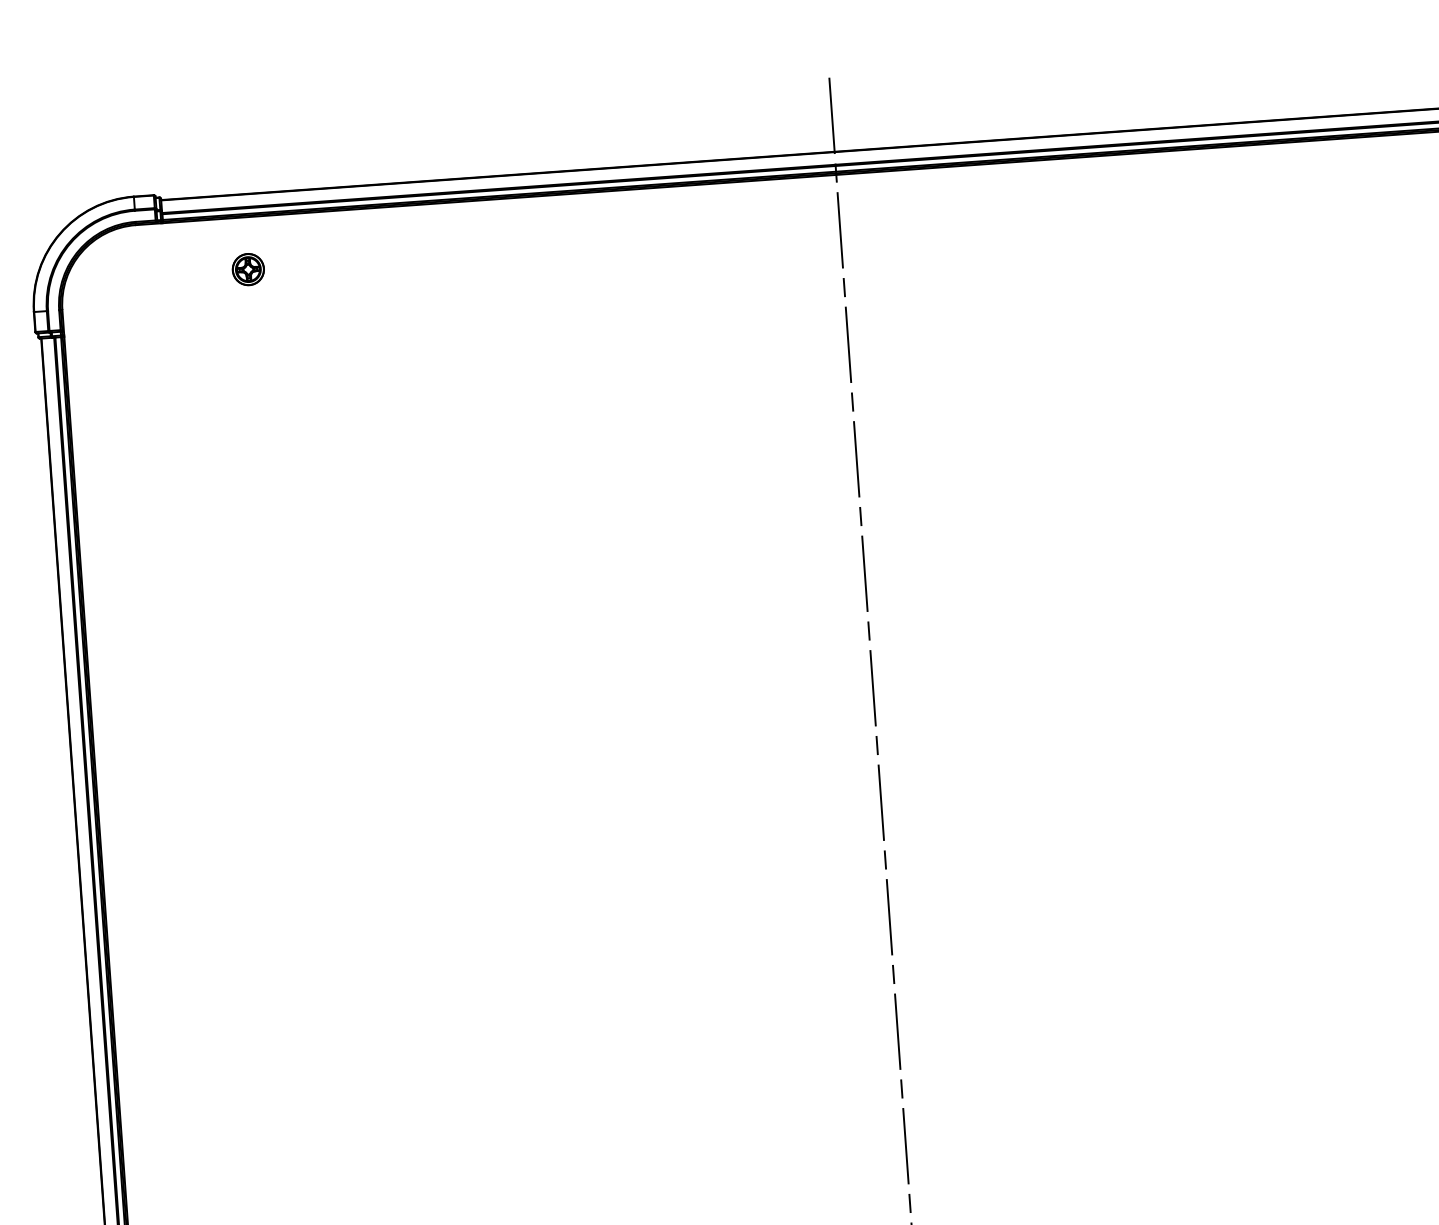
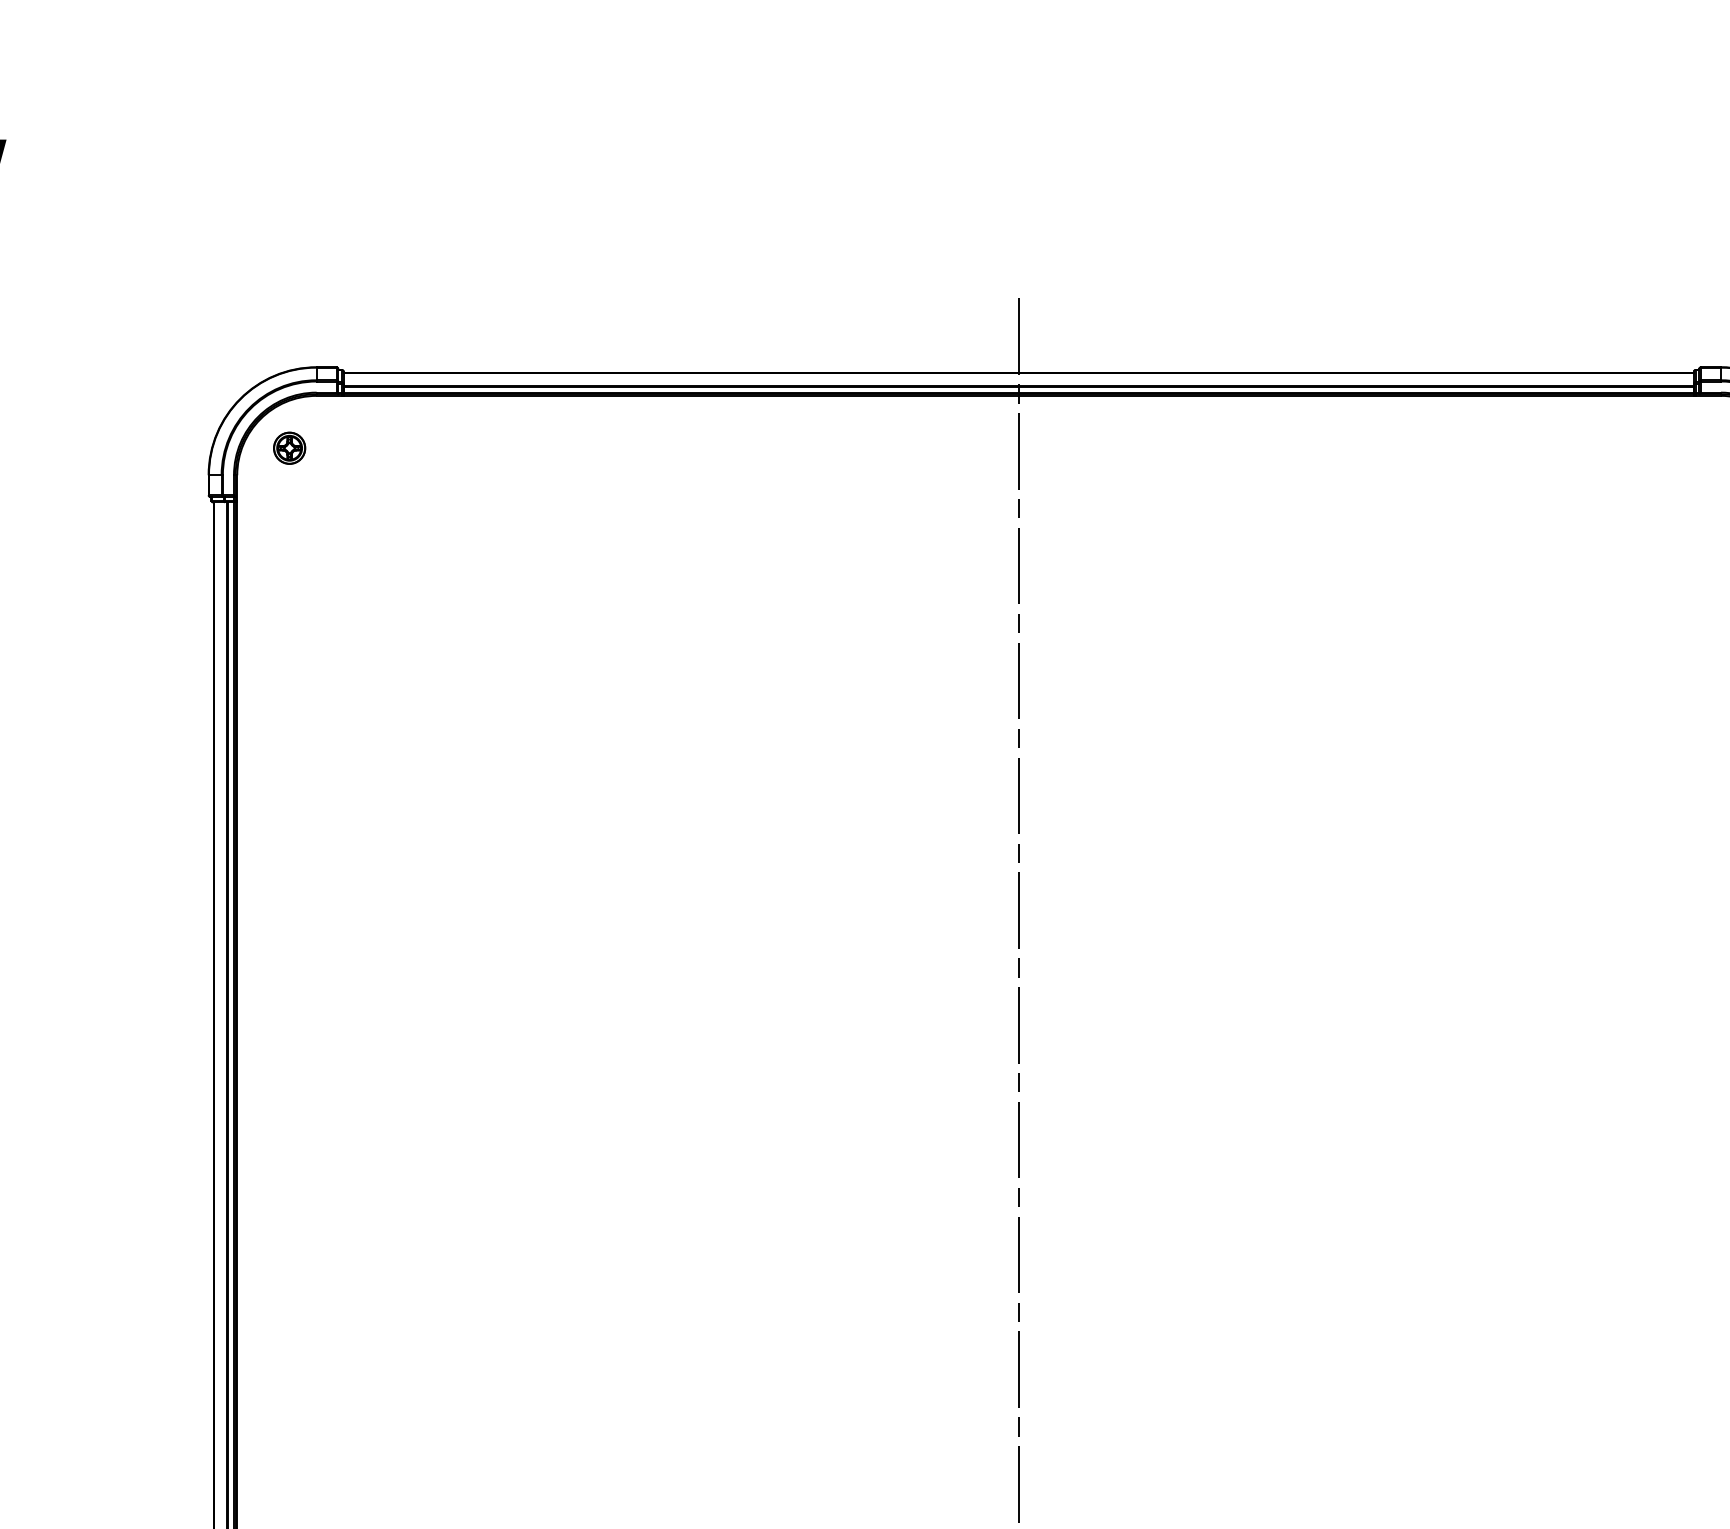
part: (248, 268) -> (289, 447), moved

